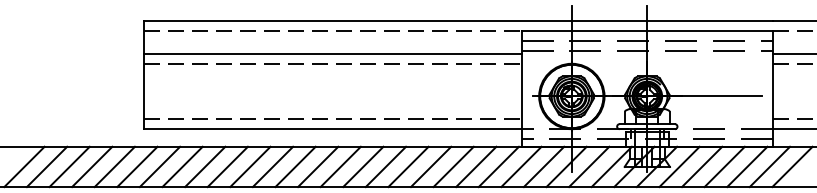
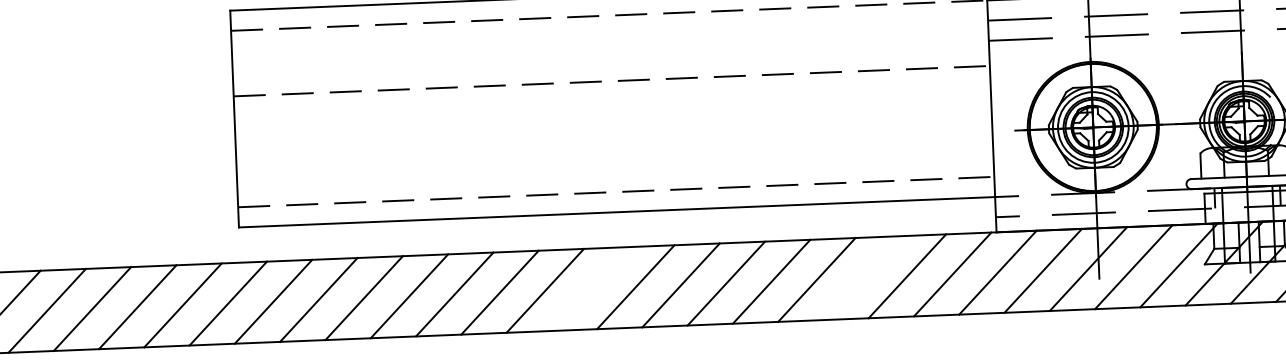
line: (332, 53) -> (610, 60), removed
line: (318, 166) -> (591, 288), removed
line: (453, 166) -> (861, 277), removed

